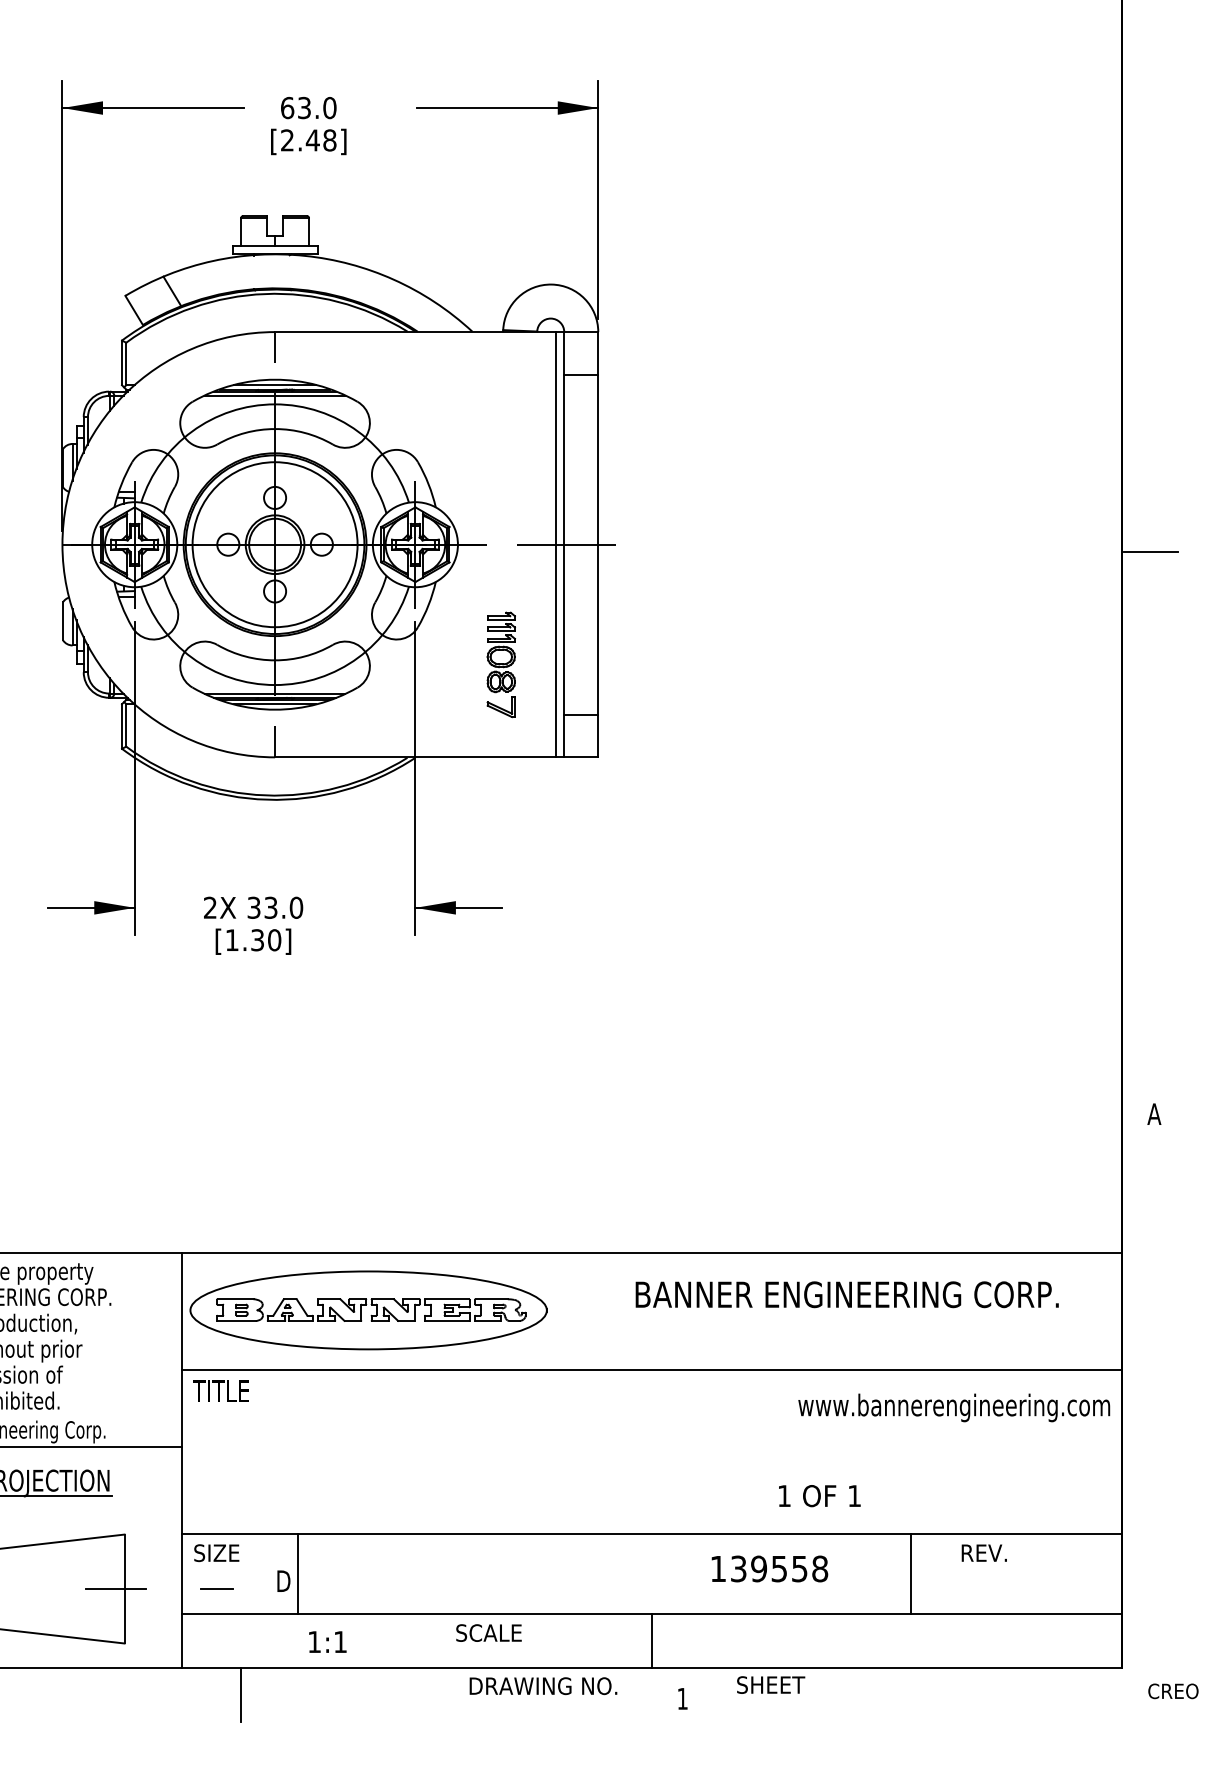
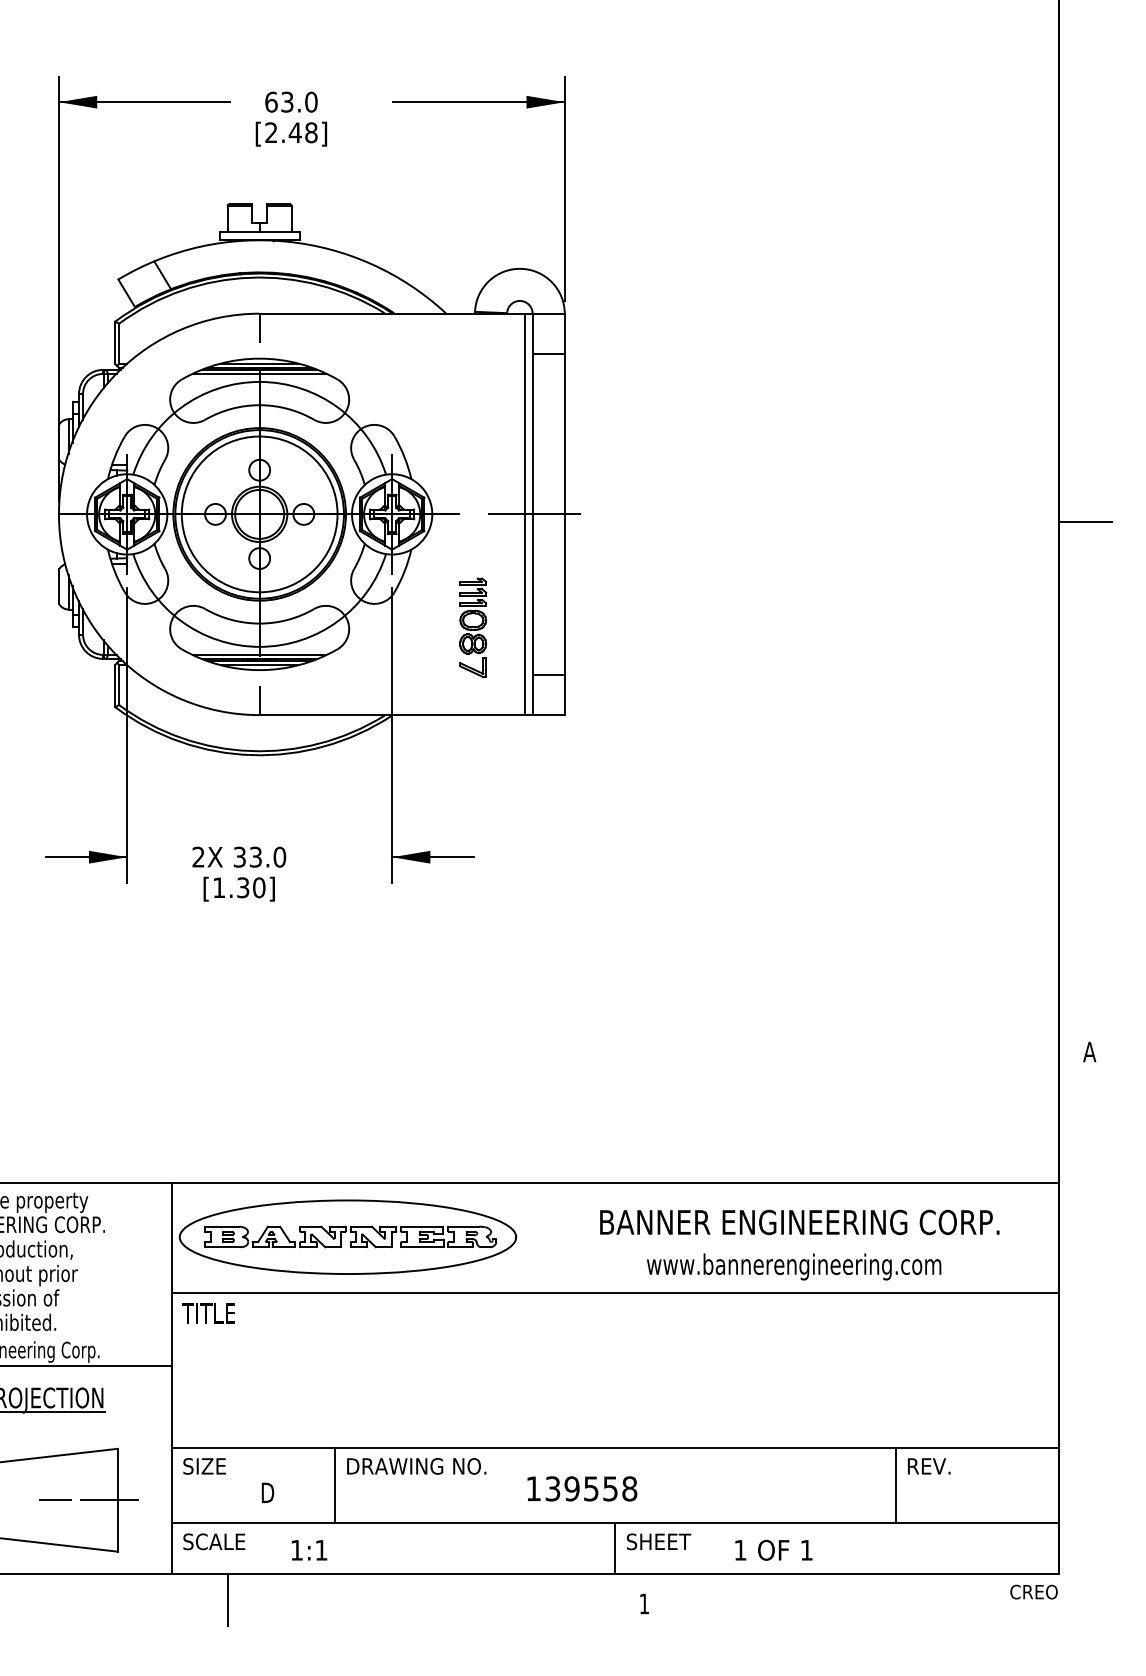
text: (954, 1407) -> (794, 1266), moved
text: (819, 1496) -> (773, 1550), moved
text: (769, 1568) -> (581, 1488), moved
line: (297, 1573) -> (334, 1485), moved
line: (910, 1573) -> (895, 1485), moved
line: (216, 1588) -> (55, 1499), moved
text: (488, 1632) -> (213, 1541), moved
text: (771, 1684) -> (659, 1541), moved
text: (543, 1686) -> (416, 1466), moved
text: (1173, 1691) -> (1034, 1592), moved

